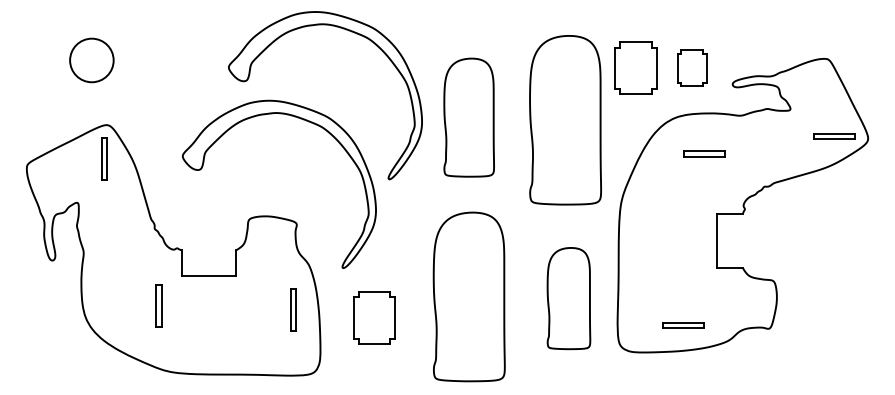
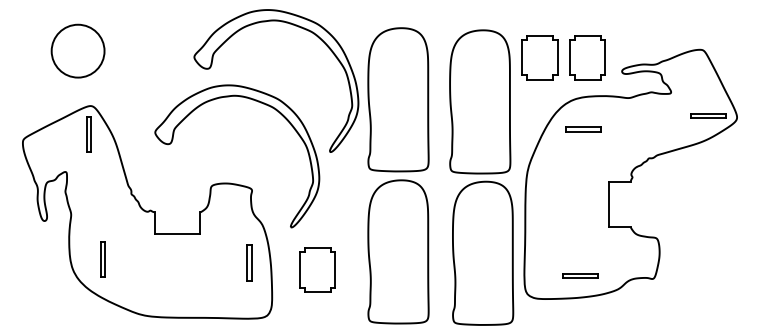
circle: (91, 60) -> (77, 51), size x1.43
part: (691, 67) -> (587, 57), size x1.43
part: (468, 117) -> (397, 99), size x1.43
part: (704, 153) -> (583, 129), moved
part: (568, 298) -> (482, 253), size x1.67
part: (158, 305) -> (102, 259), moved

